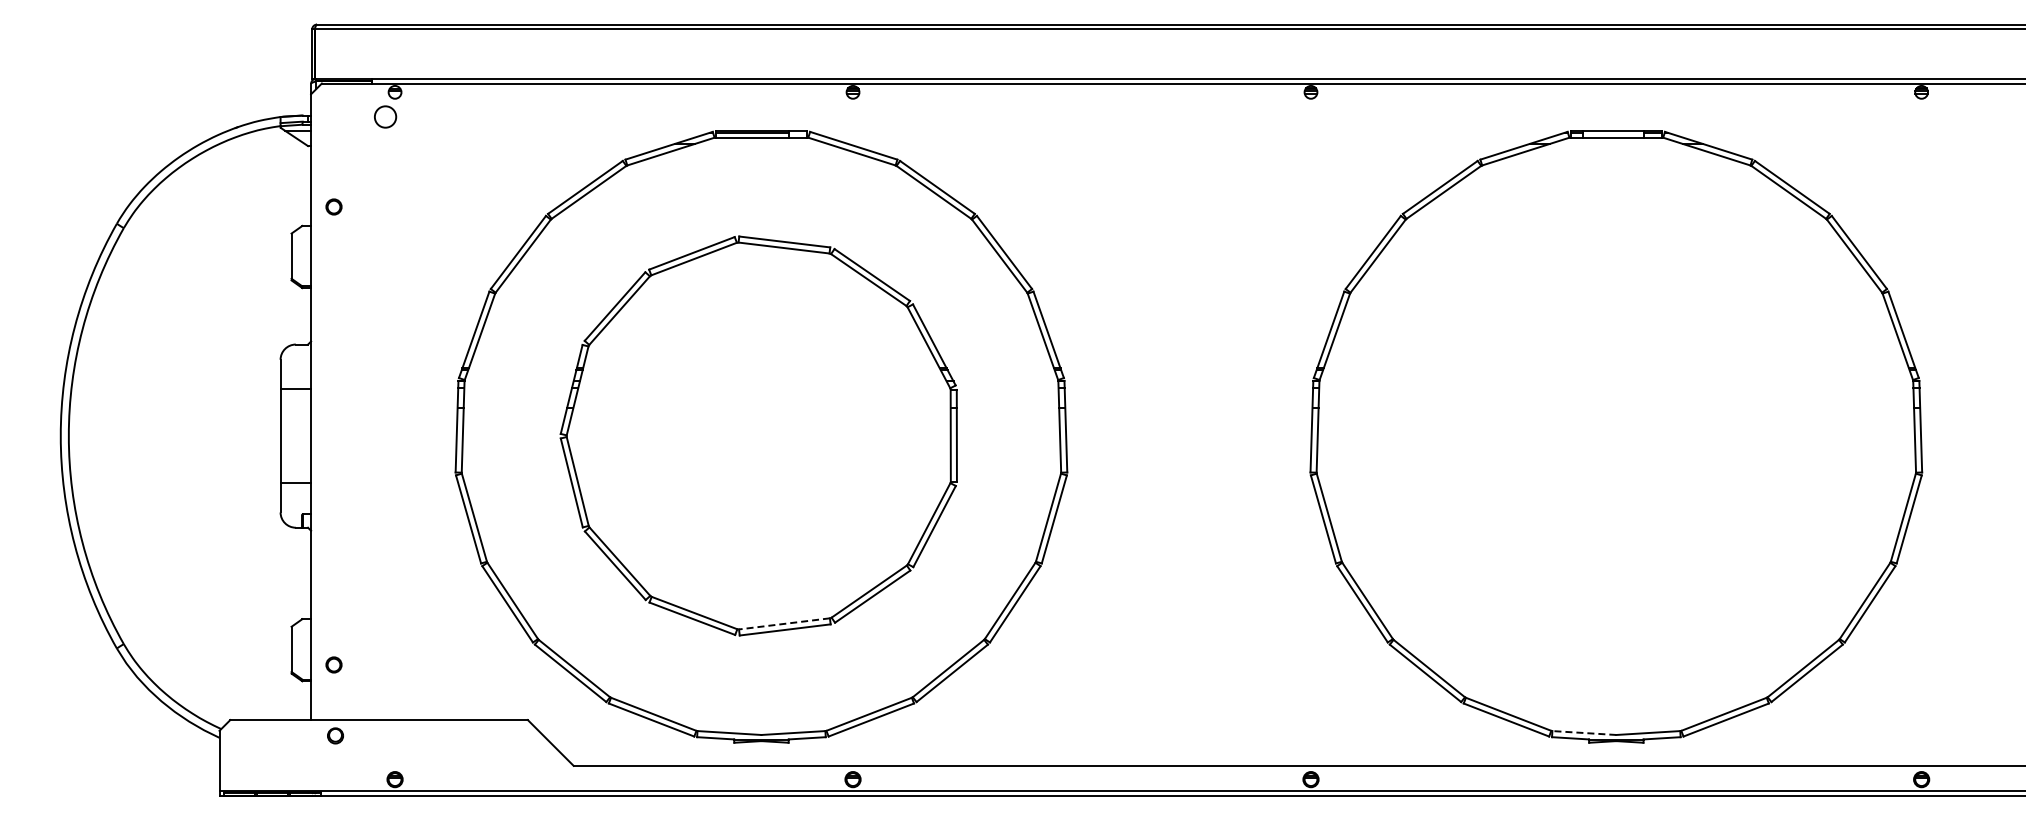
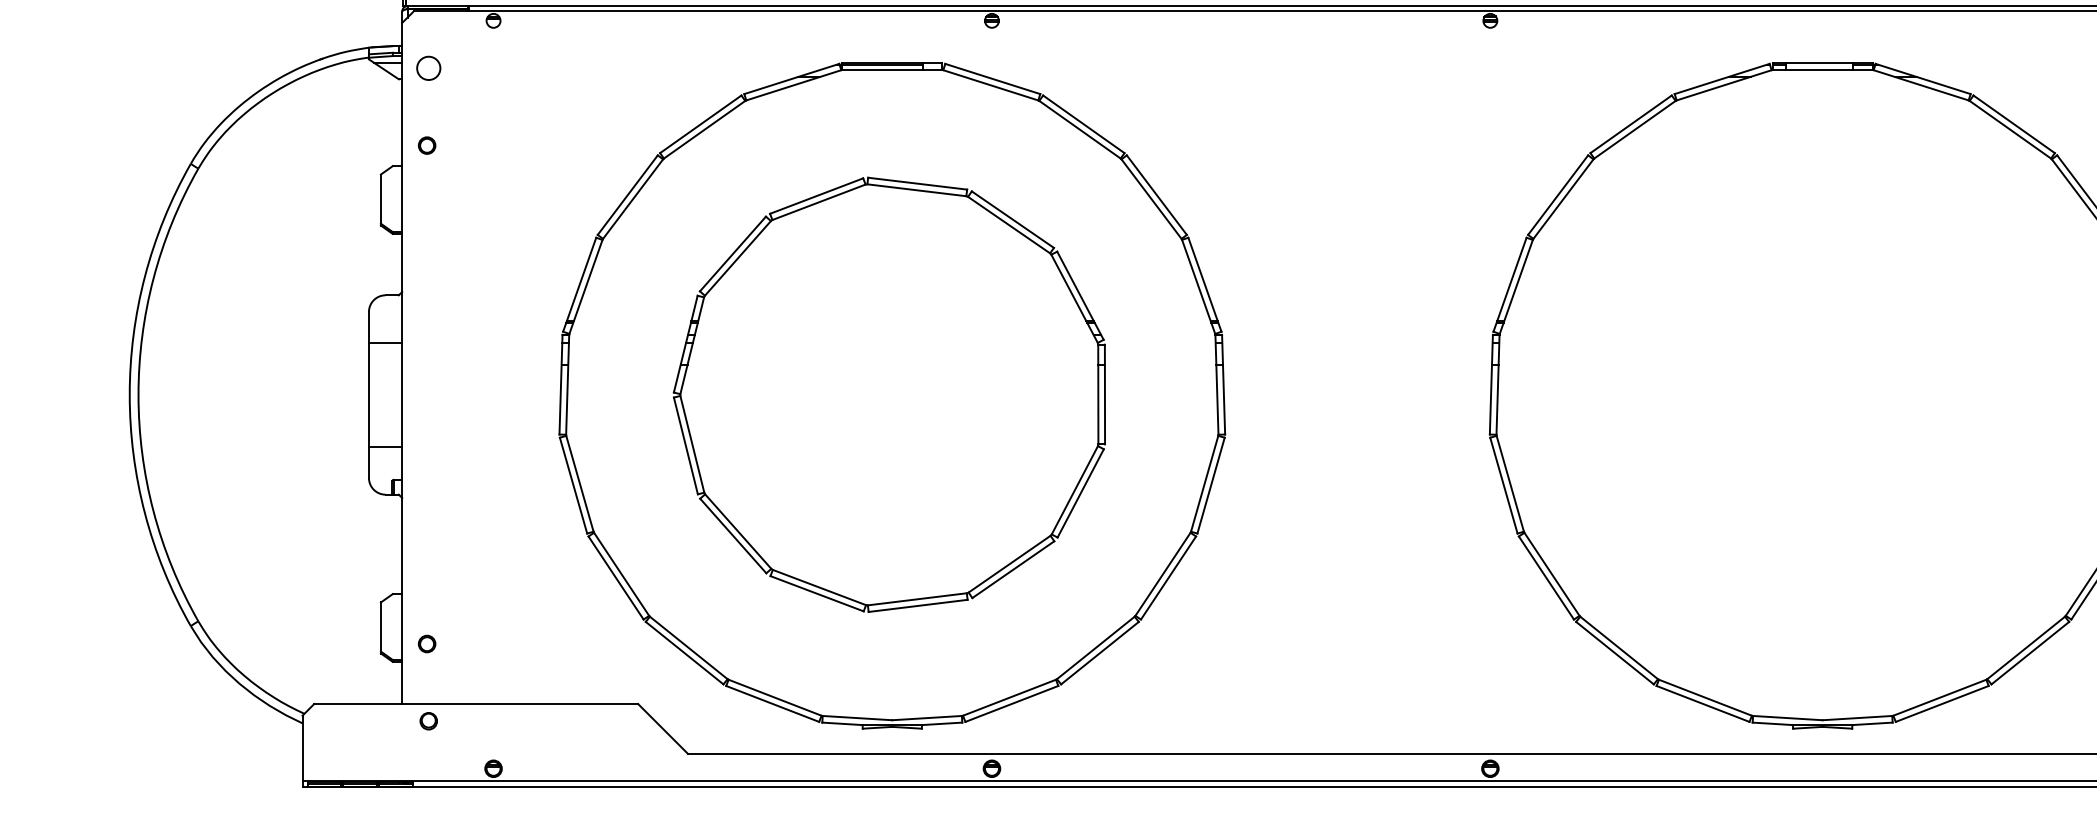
circle: (385, 116) -> (428, 67), moved
line: (784, 623) -> (917, 598), dashed -> solid
line: (1583, 733) -> (1786, 718), dashed -> solid

